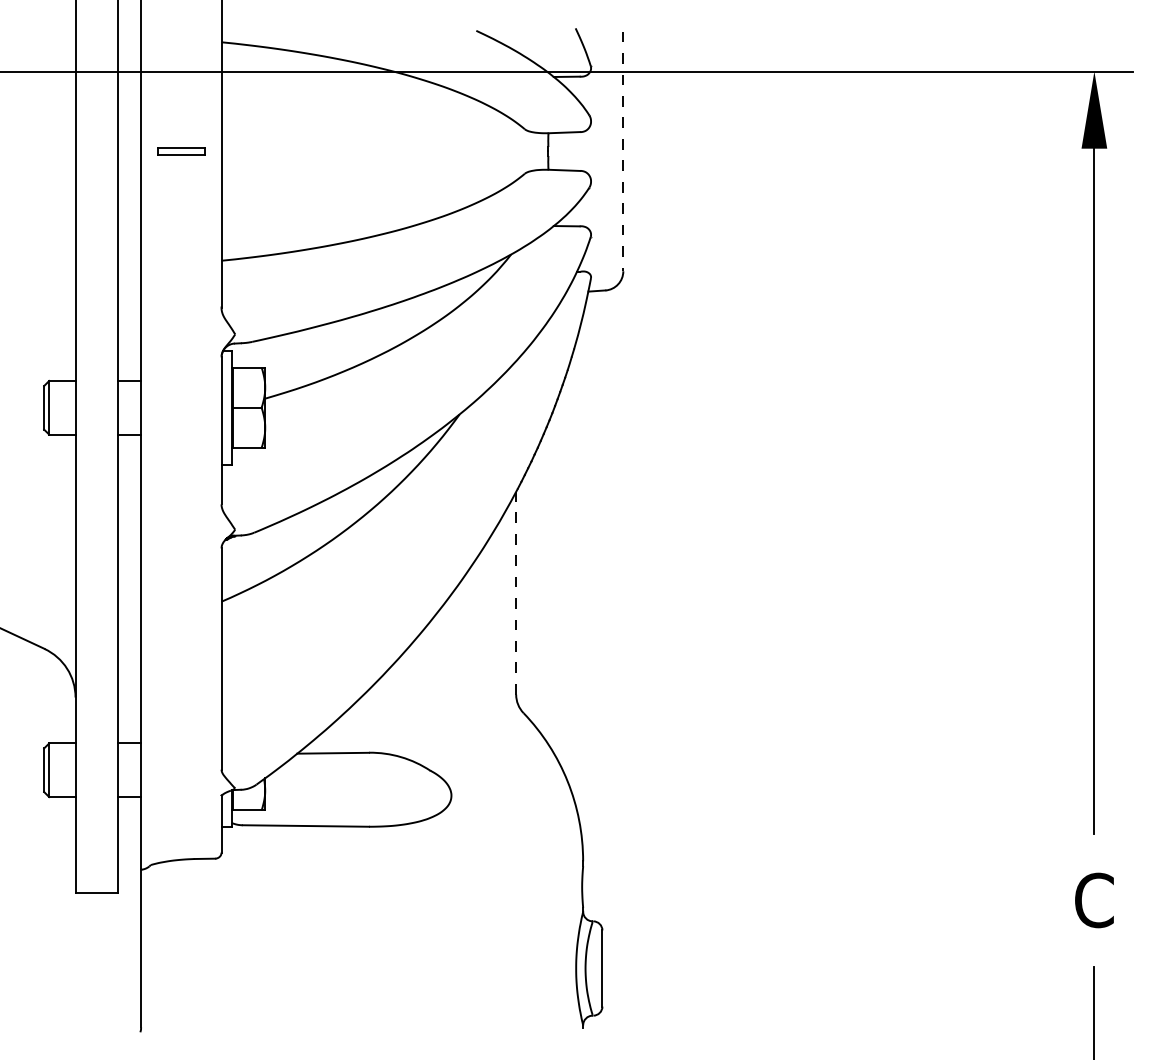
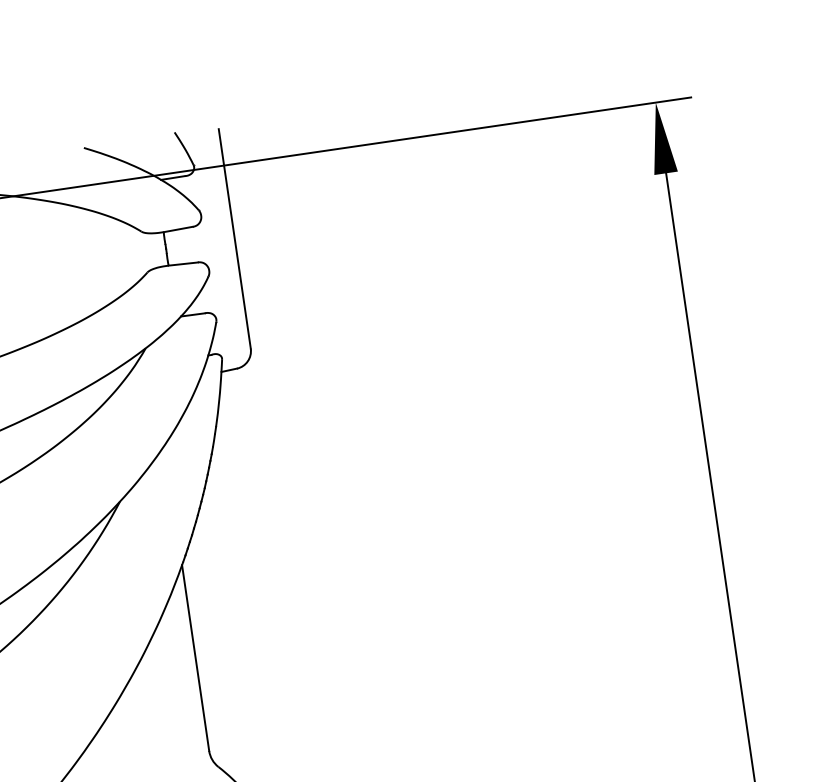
line: (623, 151) -> (234, 238), dashed -> solid
line: (516, 592) -> (195, 657), dashed -> solid

